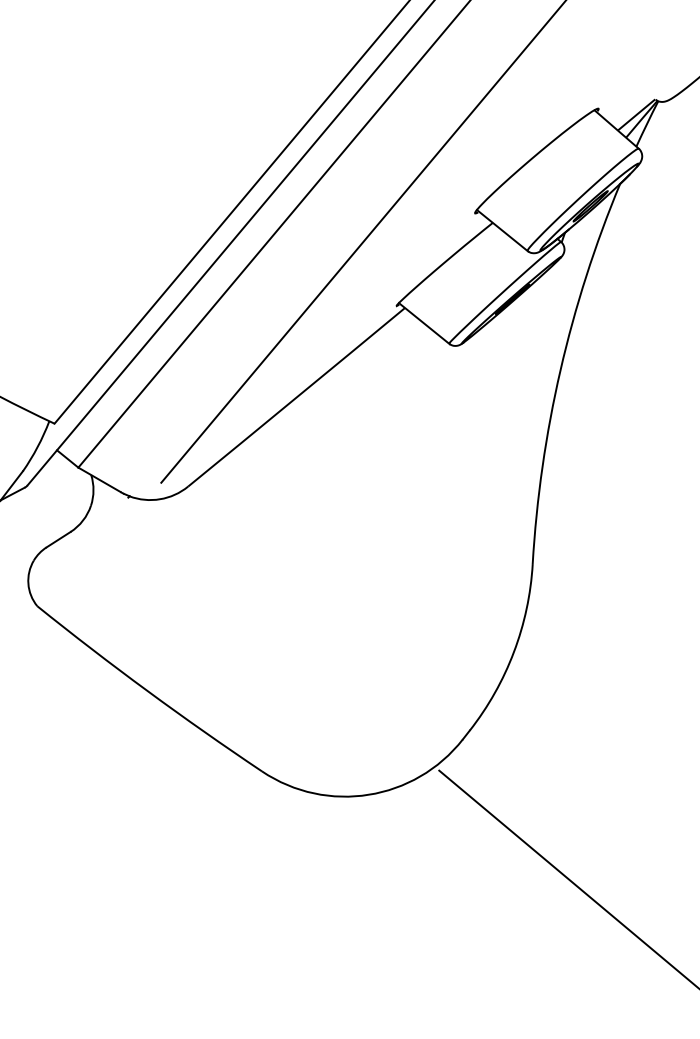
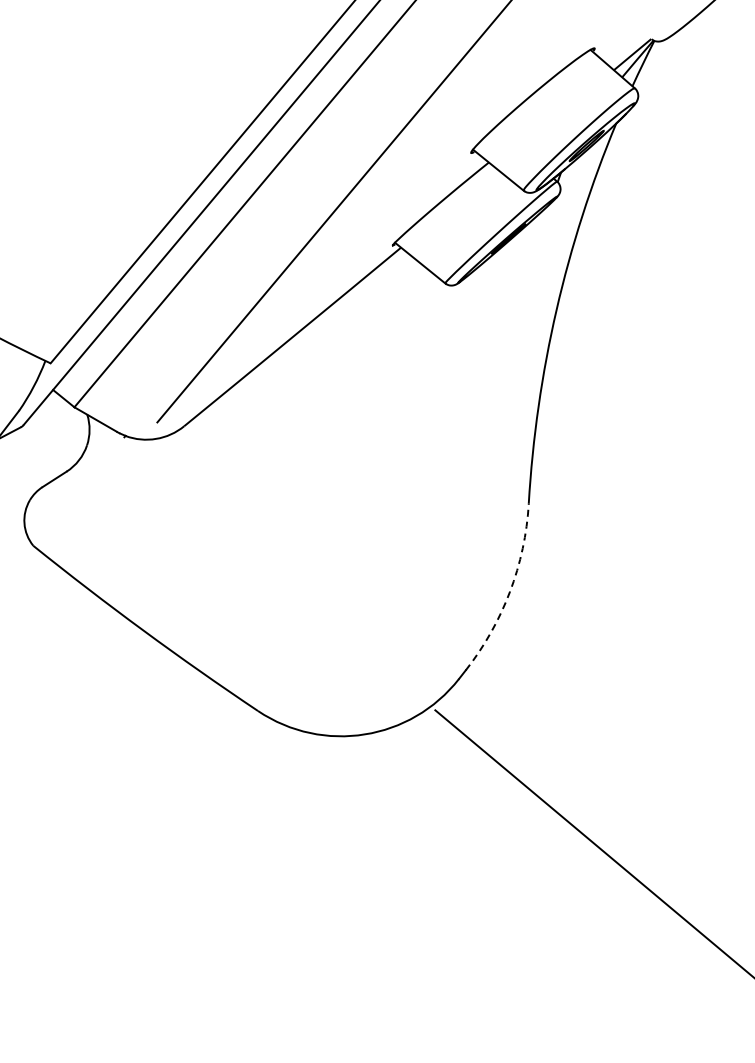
arc: (514, 651) -> (510, 591), solid -> dashed

